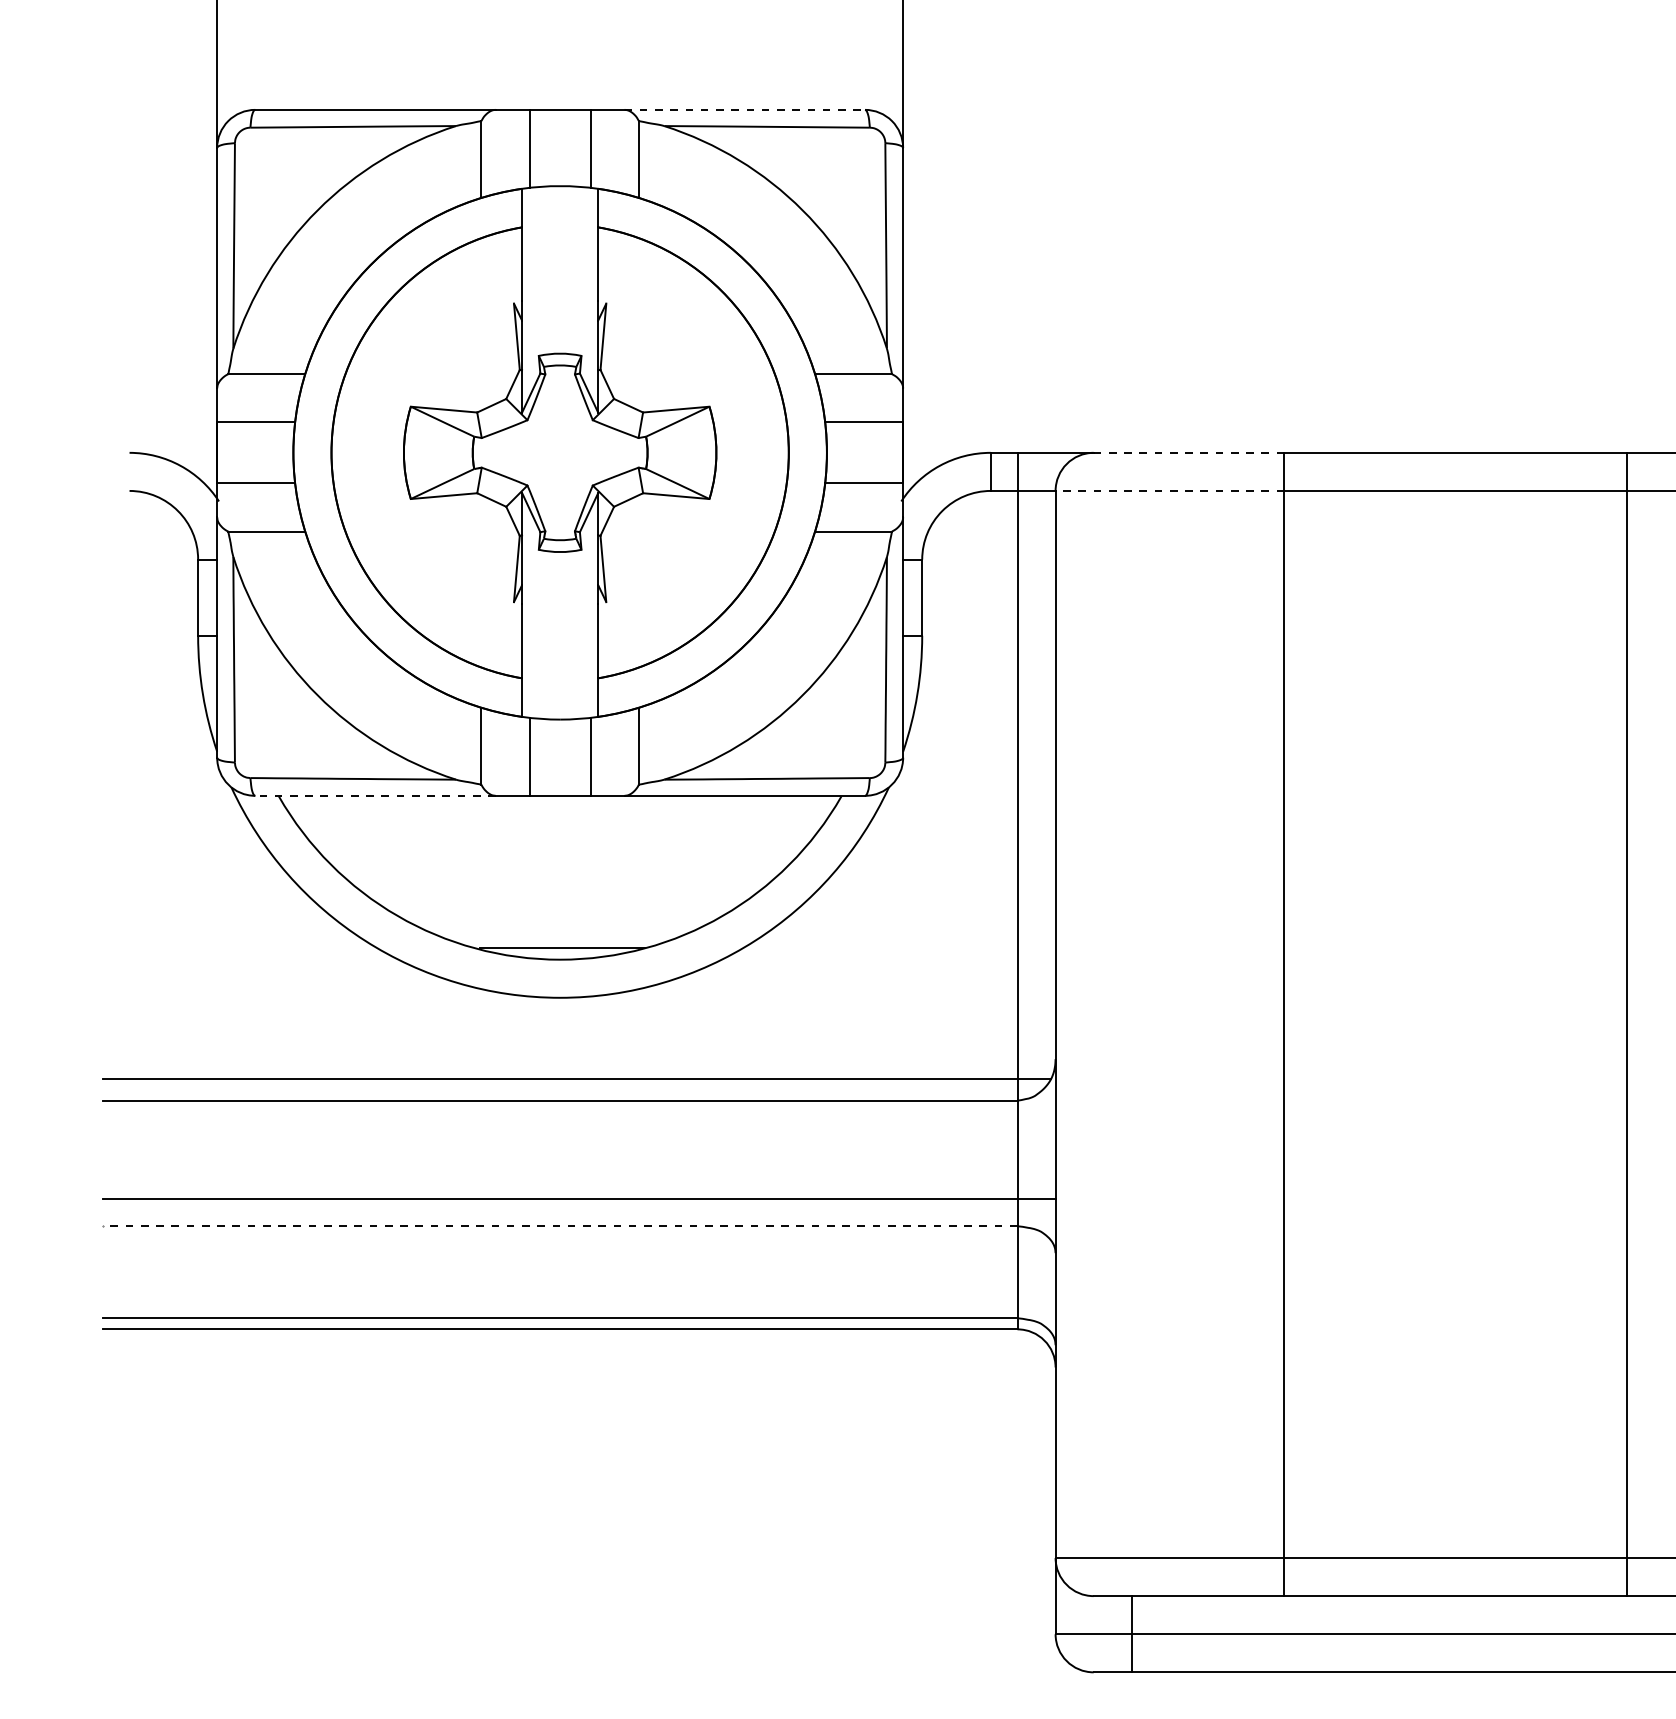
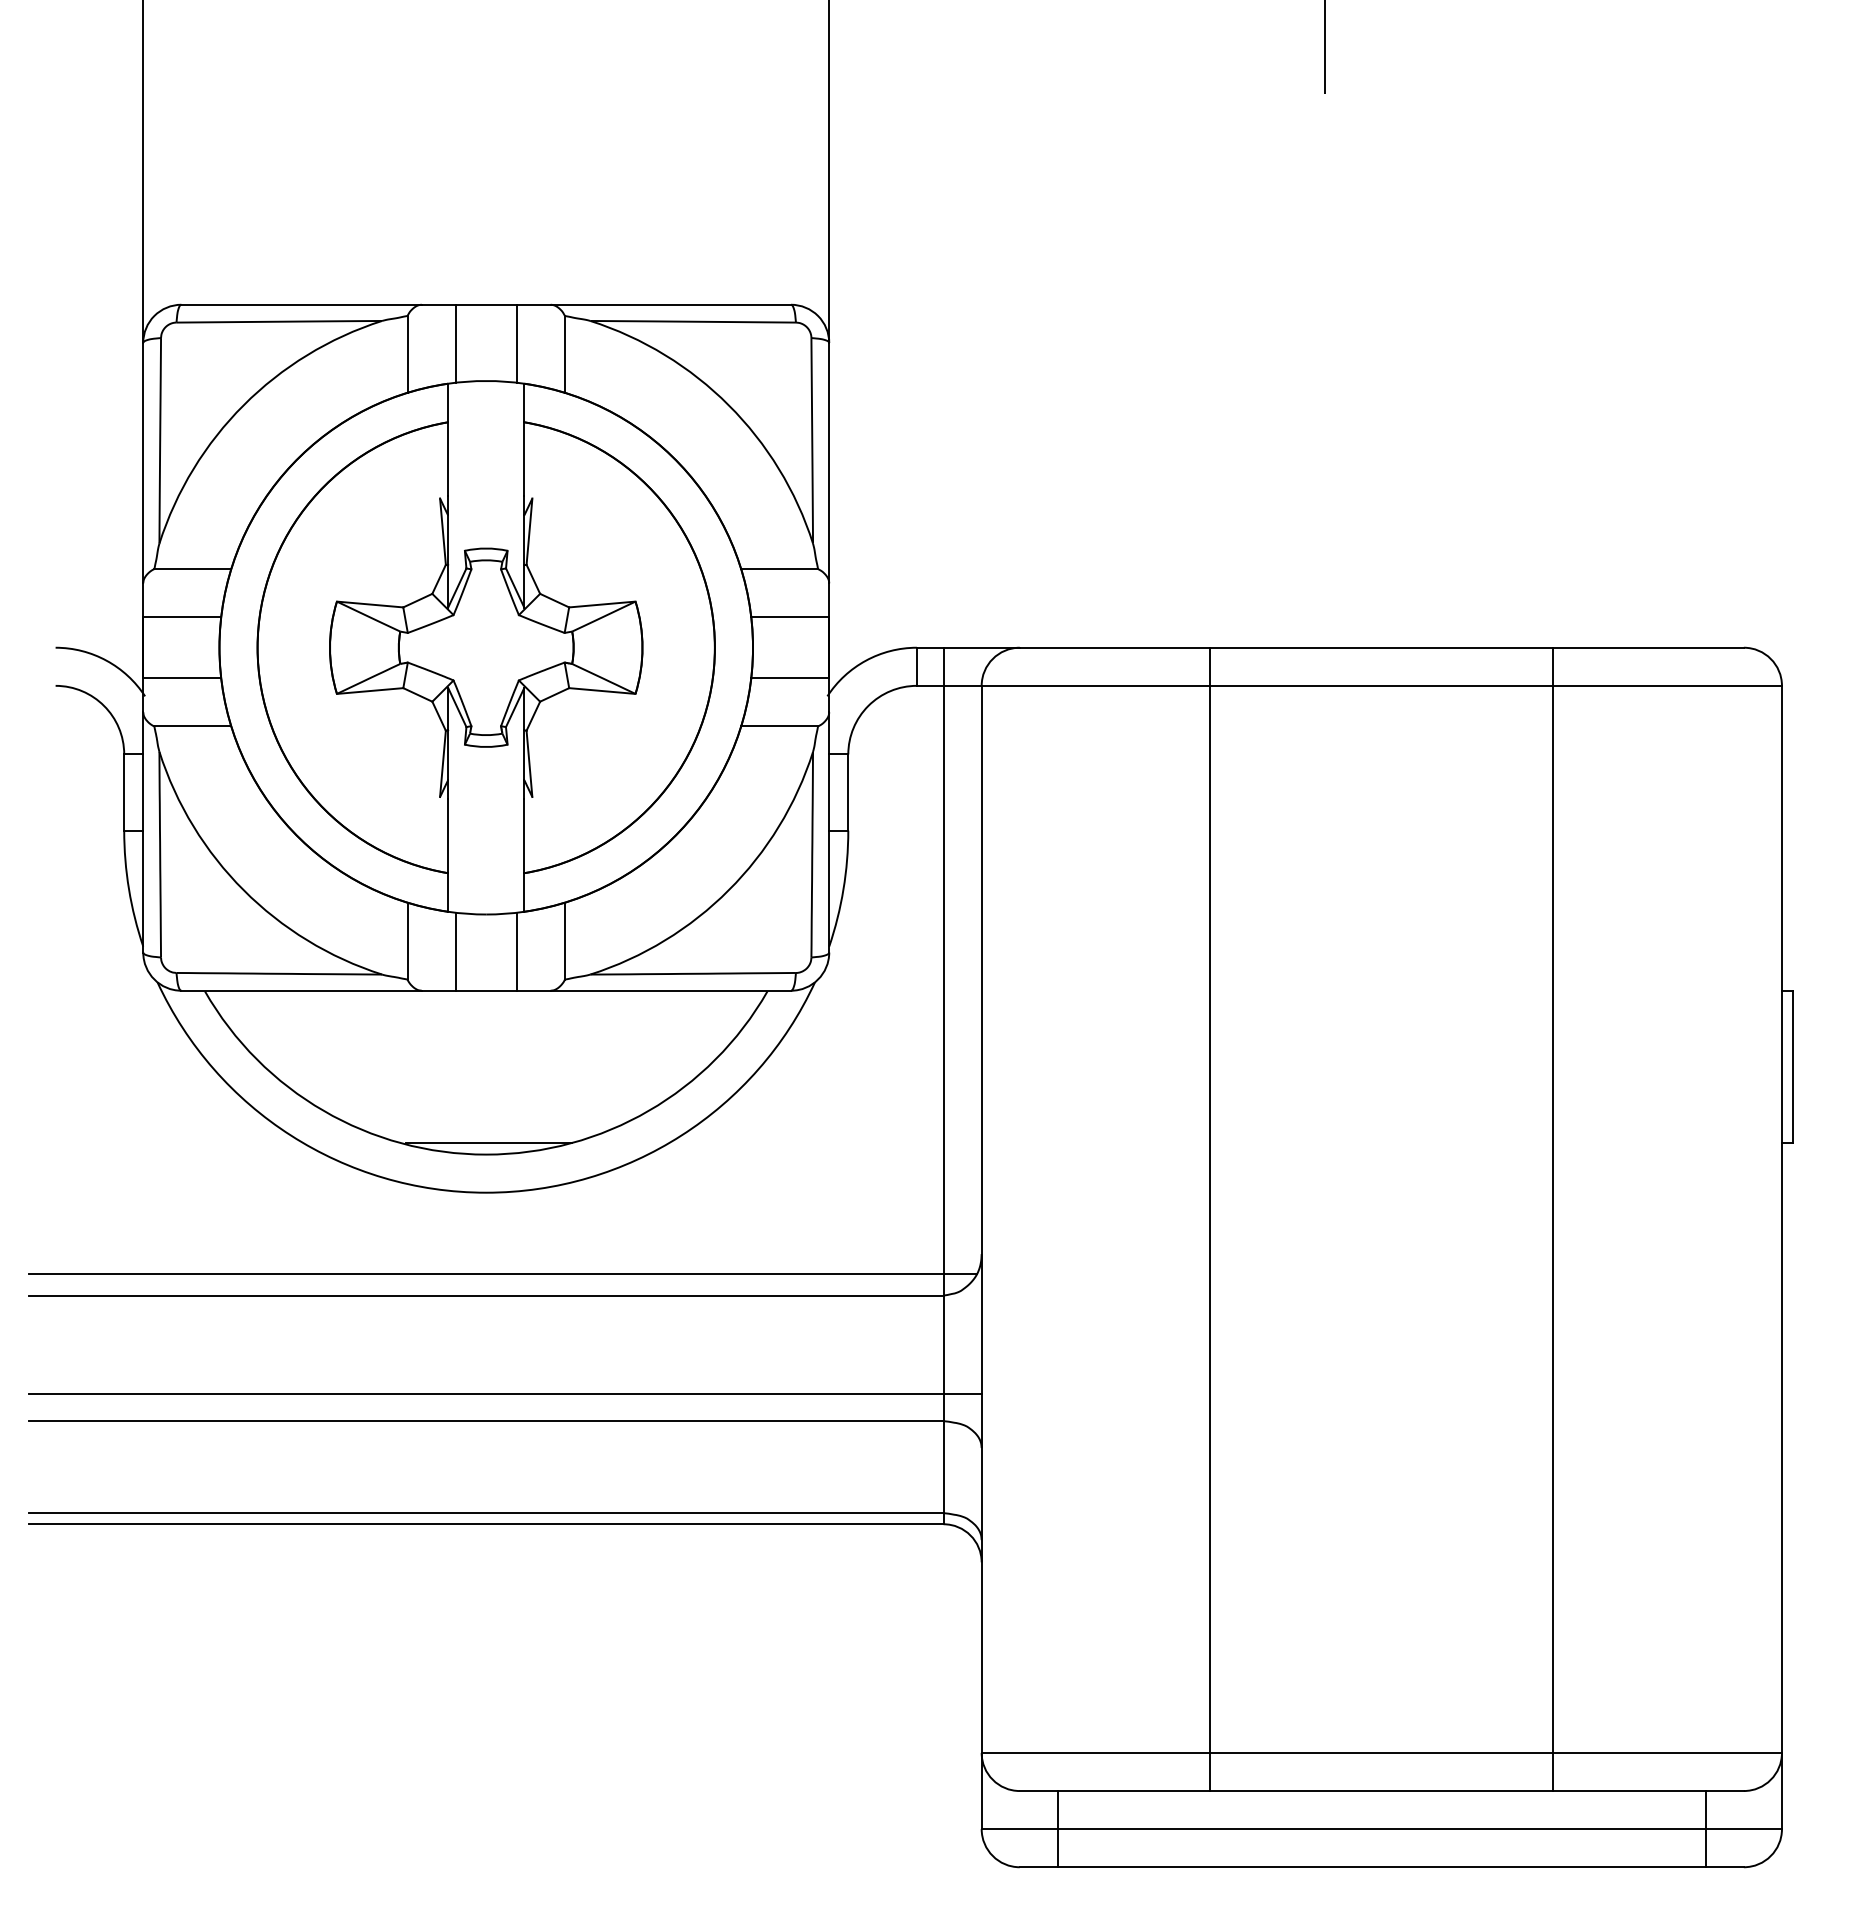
line: (745, 109) -> (671, 304), dashed -> solid
line: (1189, 452) -> (1115, 647), dashed -> solid
line: (1169, 490) -> (1095, 685), dashed -> solid
line: (375, 795) -> (301, 990), dashed -> solid
line: (559, 1226) -> (485, 1421), dashed -> solid

